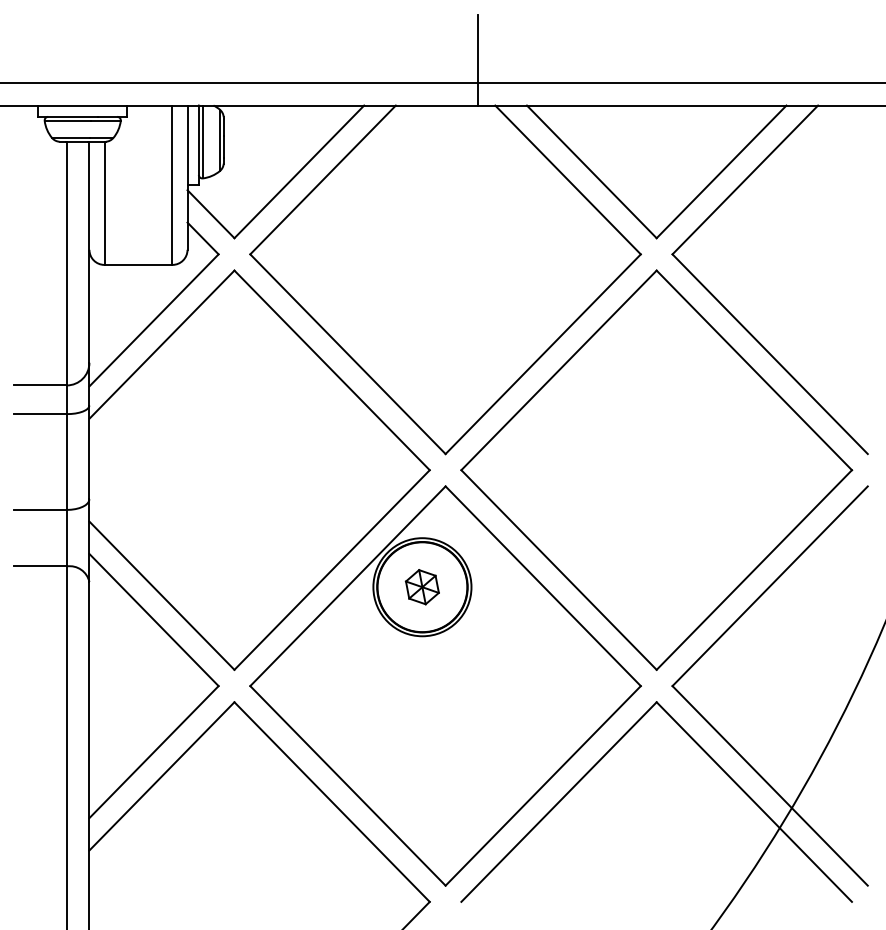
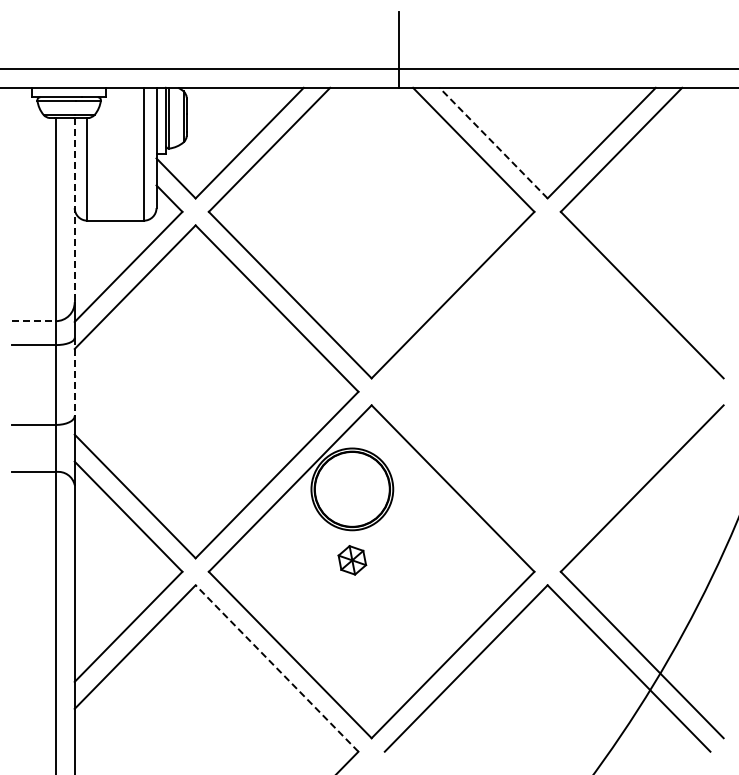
line: (591, 171) -> (493, 142), solid -> dashed
line: (89, 252) -> (74, 210), solid -> dashed
line: (41, 385) -> (34, 321), solid -> dashed
line: (89, 453) -> (74, 377), solid -> dashed
part: (656, 469) -> (547, 391), removed
part: (422, 587) -> (352, 560), moved
line: (331, 802) -> (276, 668), solid -> dashed

